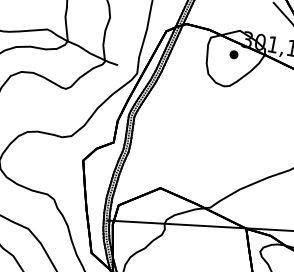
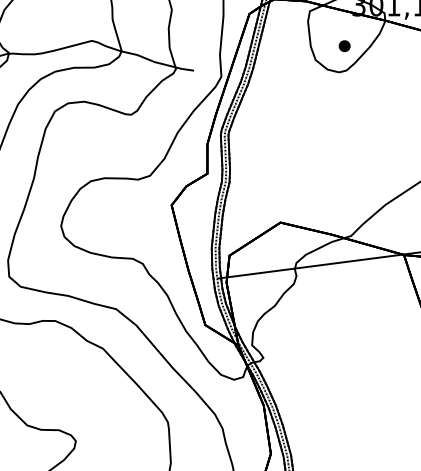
part: (233, 54) -> (344, 45), moved

